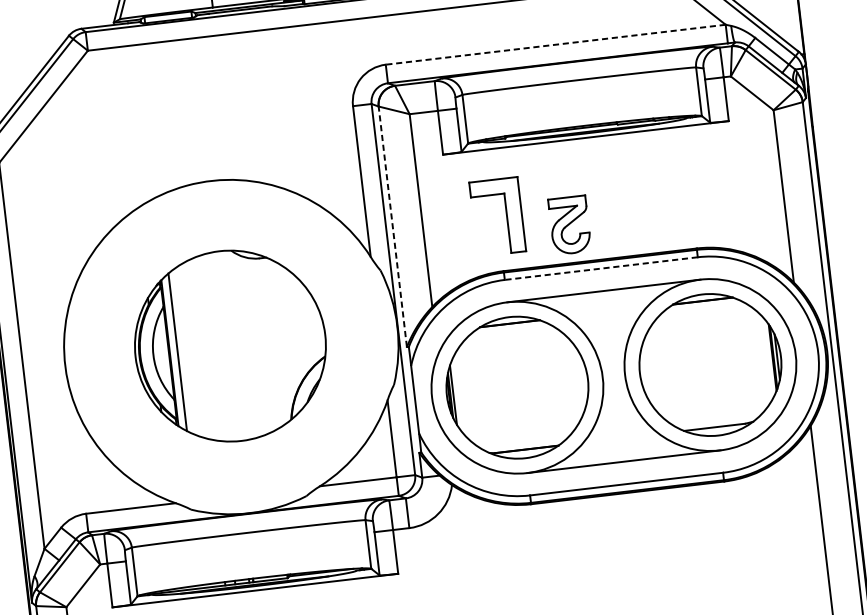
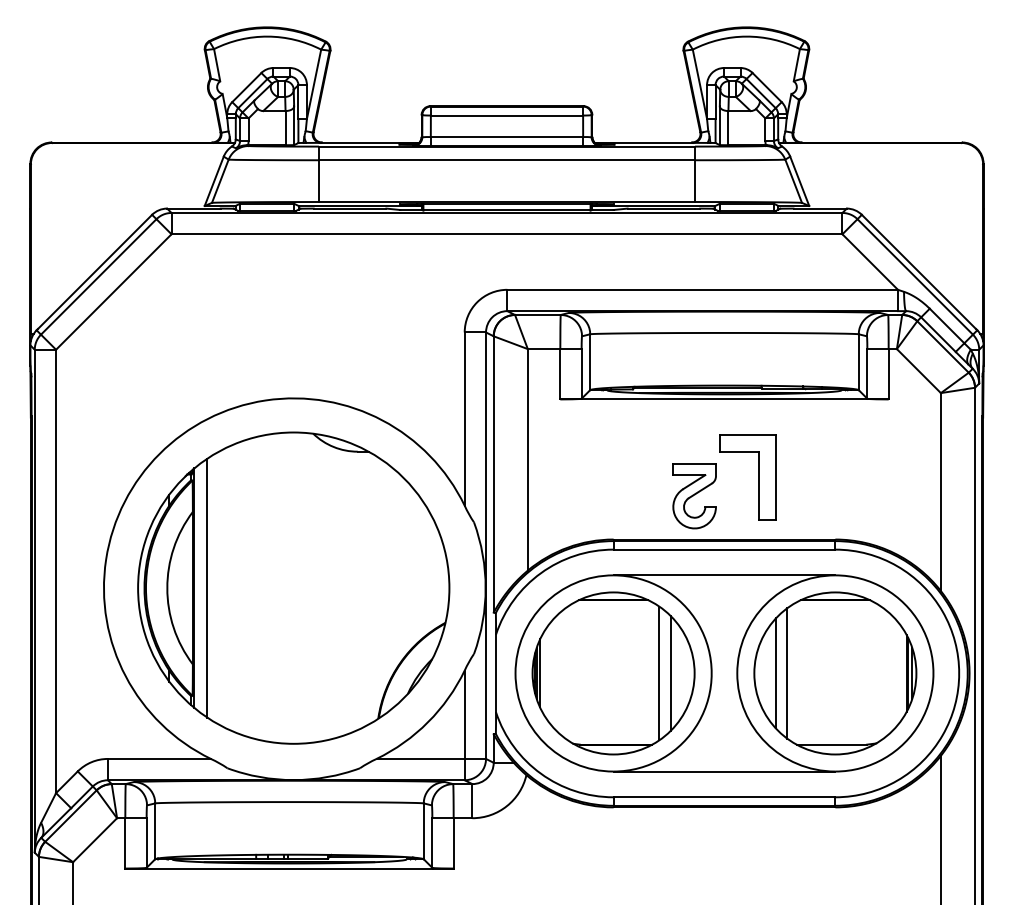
line: (555, 44) -> (702, 289), dashed -> solid
part: (506, 216) -> (758, 477), moved
line: (392, 225) -> (493, 473), dashed -> solid
line: (601, 268) -> (724, 549), dashed -> solid
part: (230, 345) -> (293, 587), size x1.43
line: (668, 369) -> (787, 673), added
line: (658, 371) -> (775, 673), added
line: (567, 381) -> (671, 673), added
line: (557, 383) -> (659, 673), added

